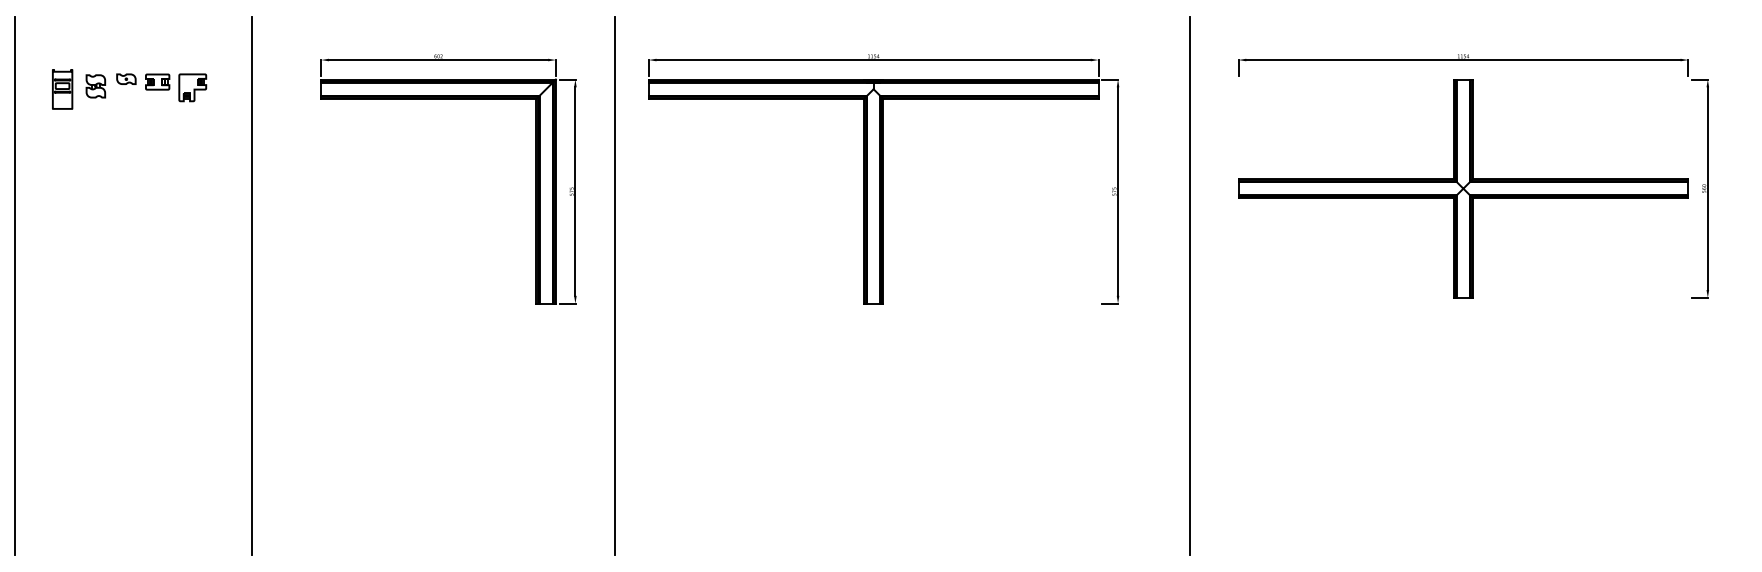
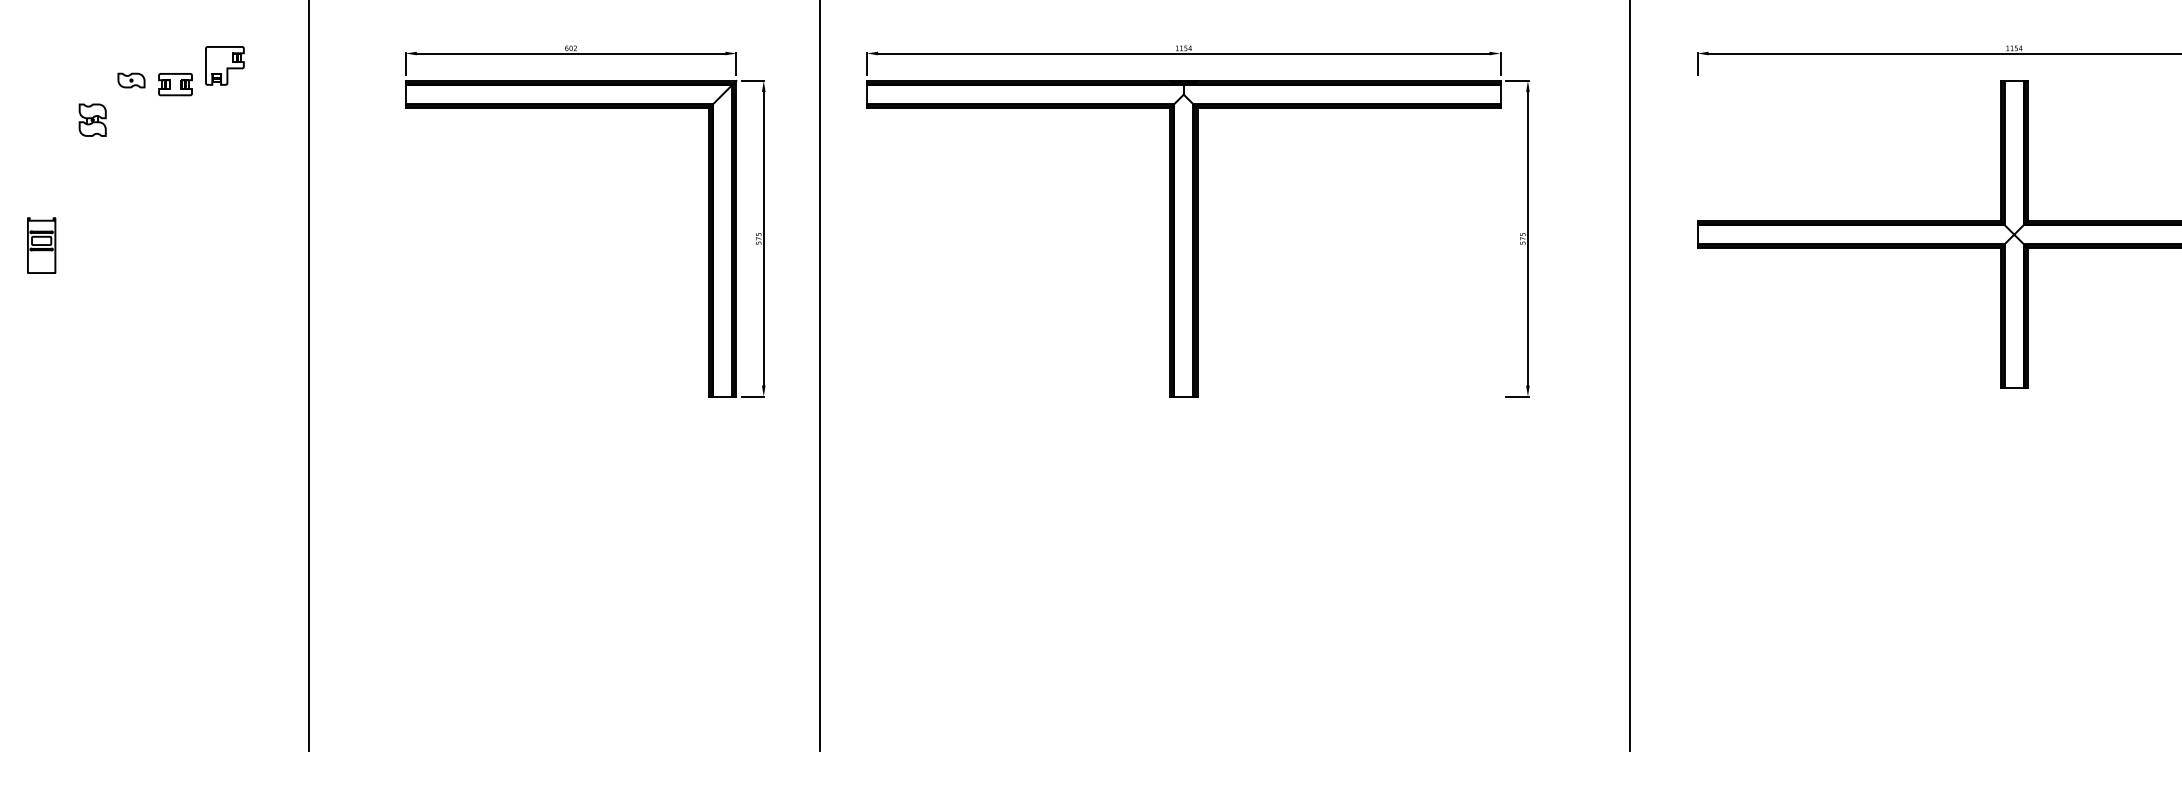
part: (95, 86) -> (92, 120), moved
part: (192, 87) -> (224, 65), moved
part: (62, 89) -> (41, 245), moved

